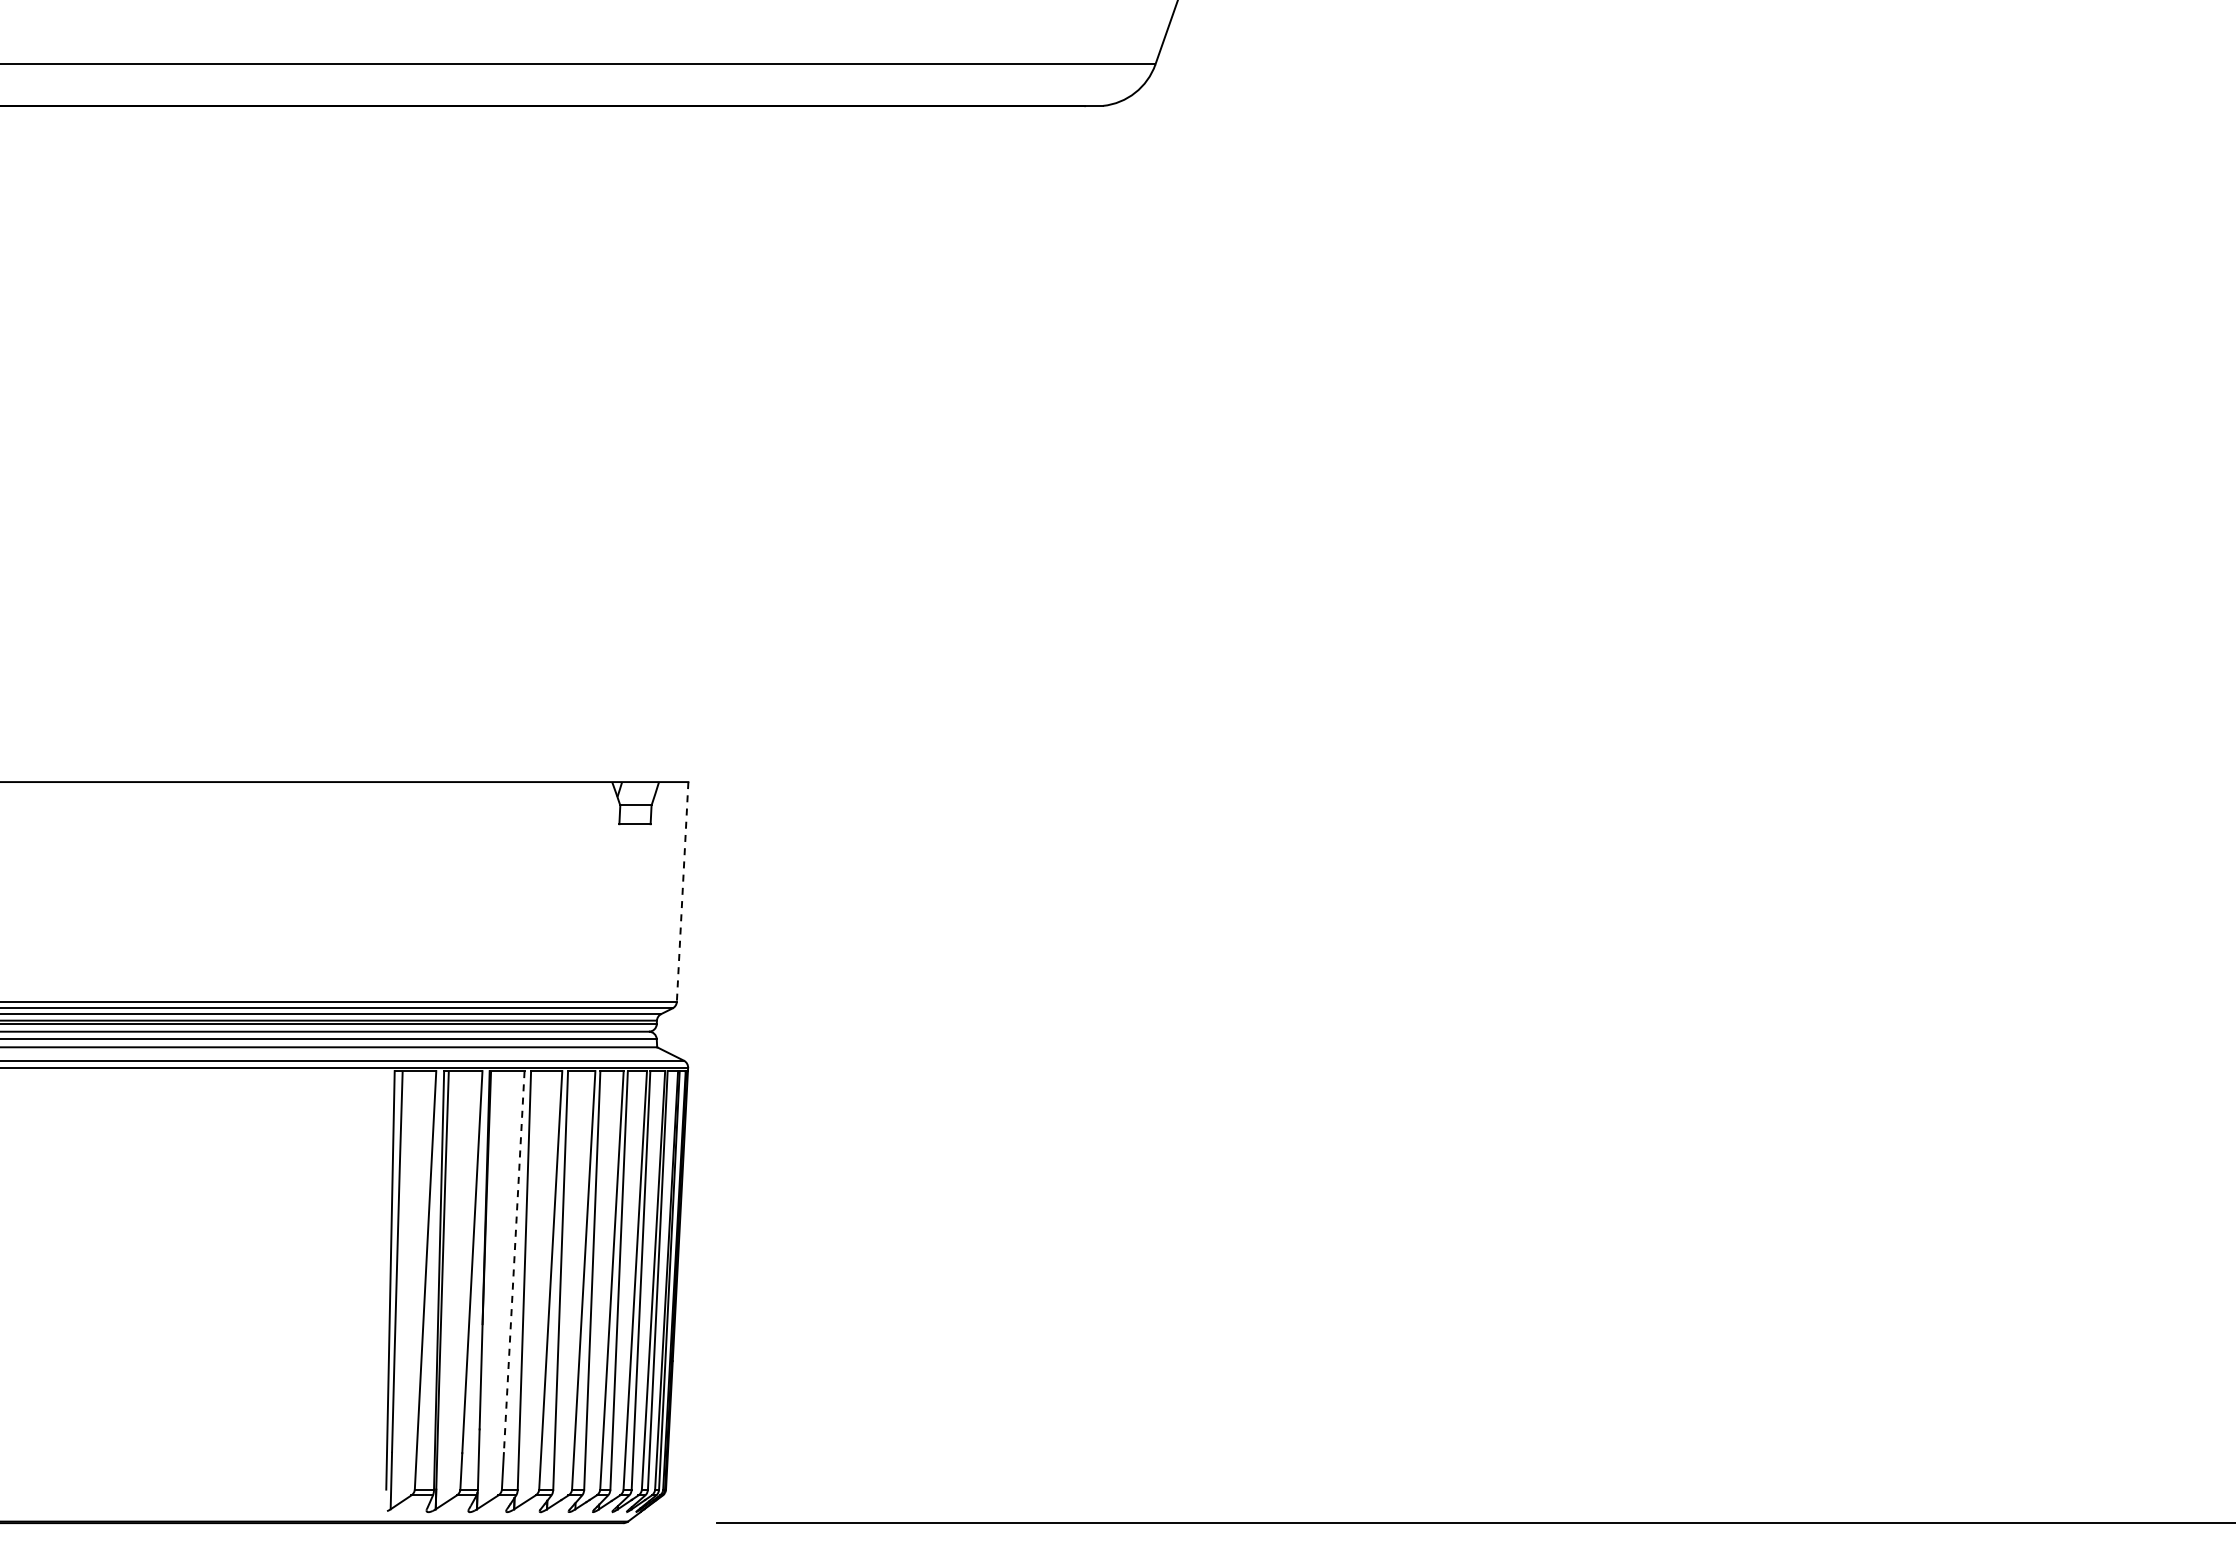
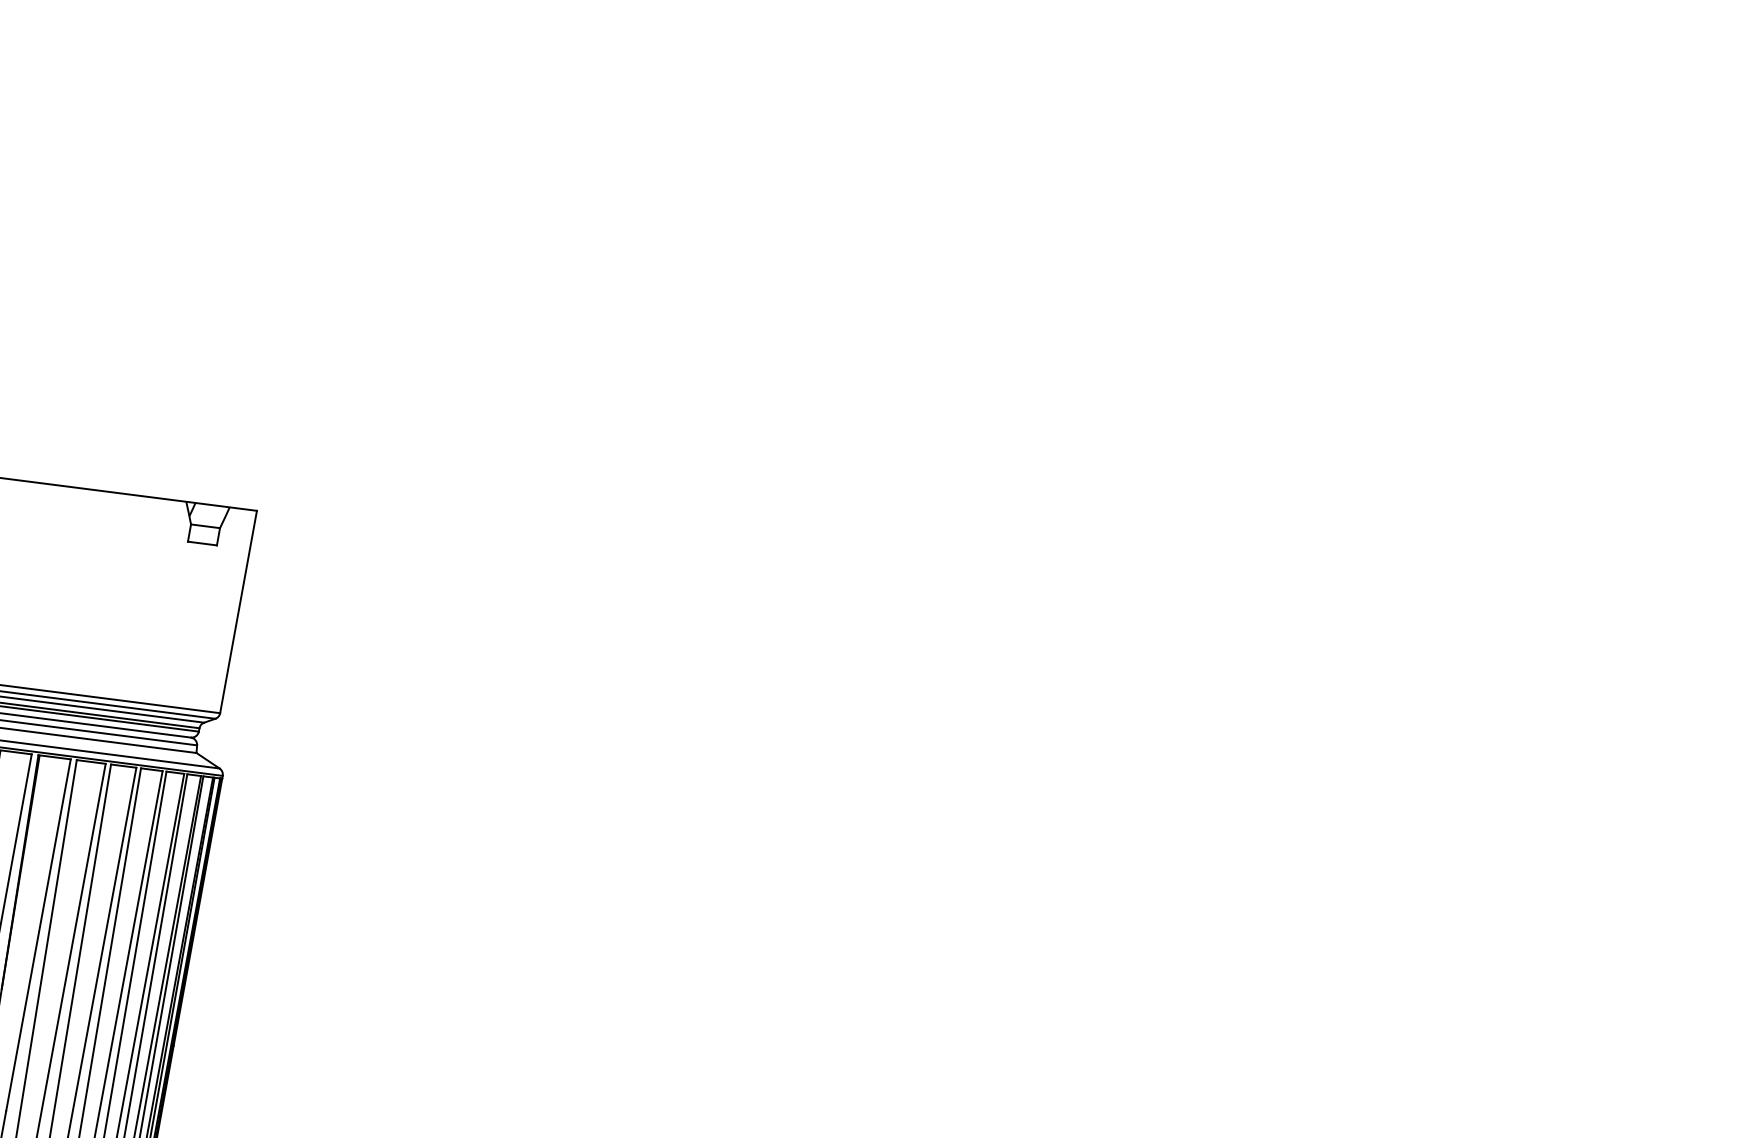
line: (682, 892) -> (238, 612), dashed -> solid
line: (514, 1262) -> (38, 935), dashed -> solid

